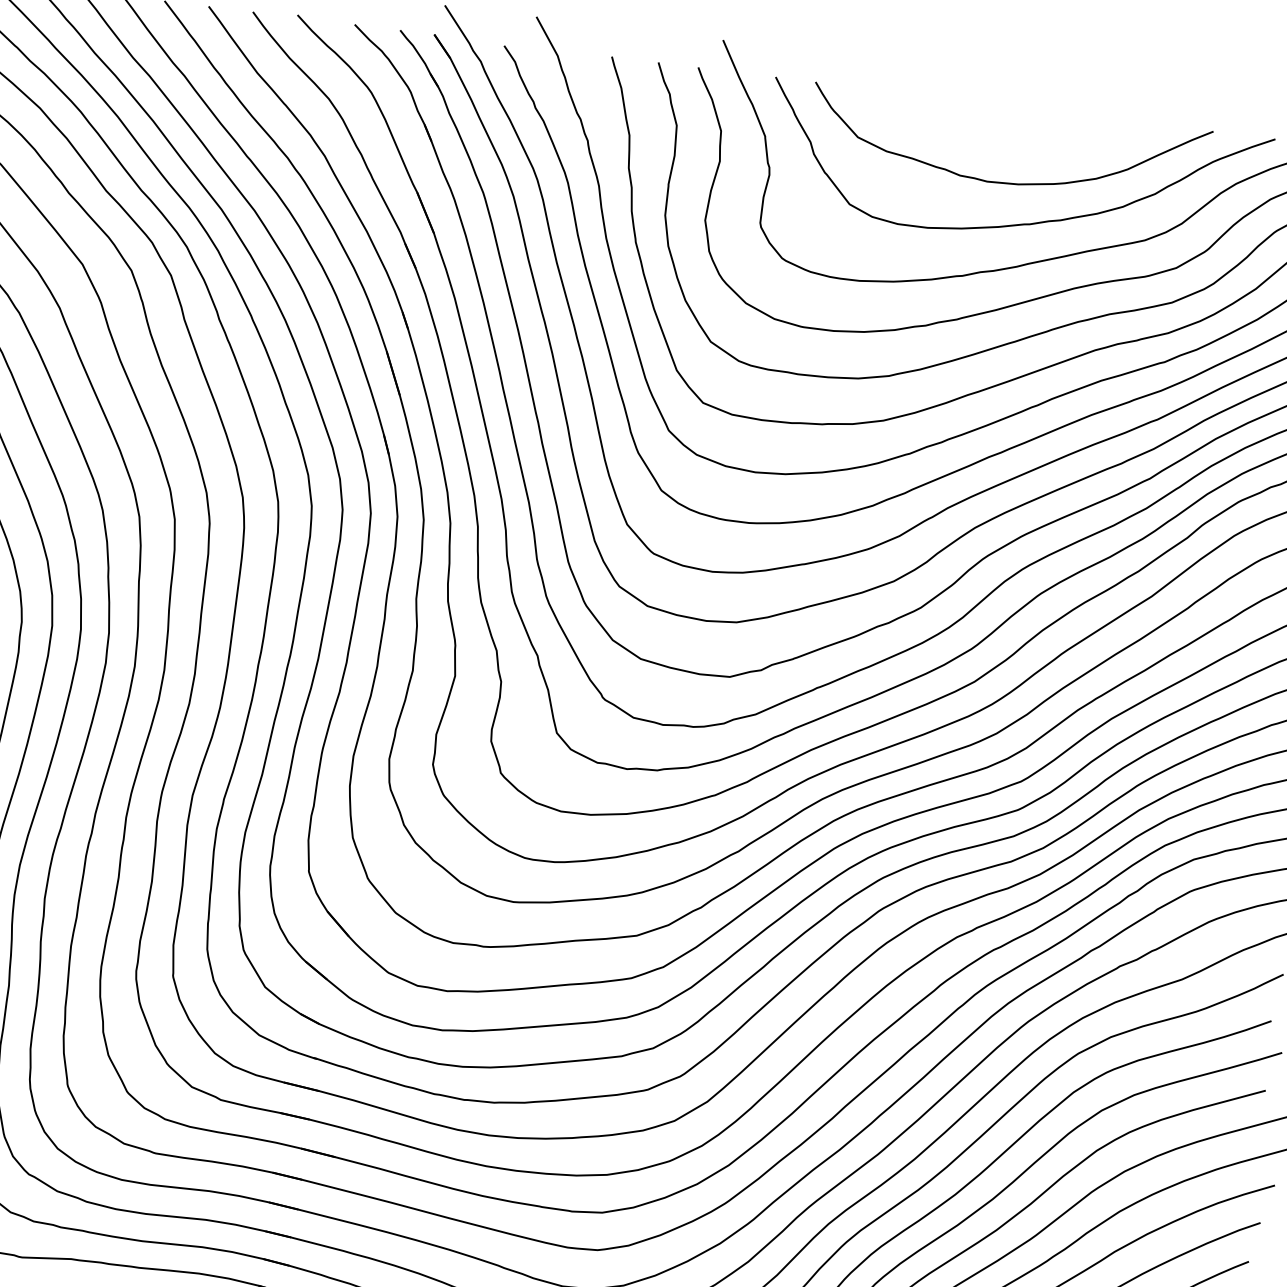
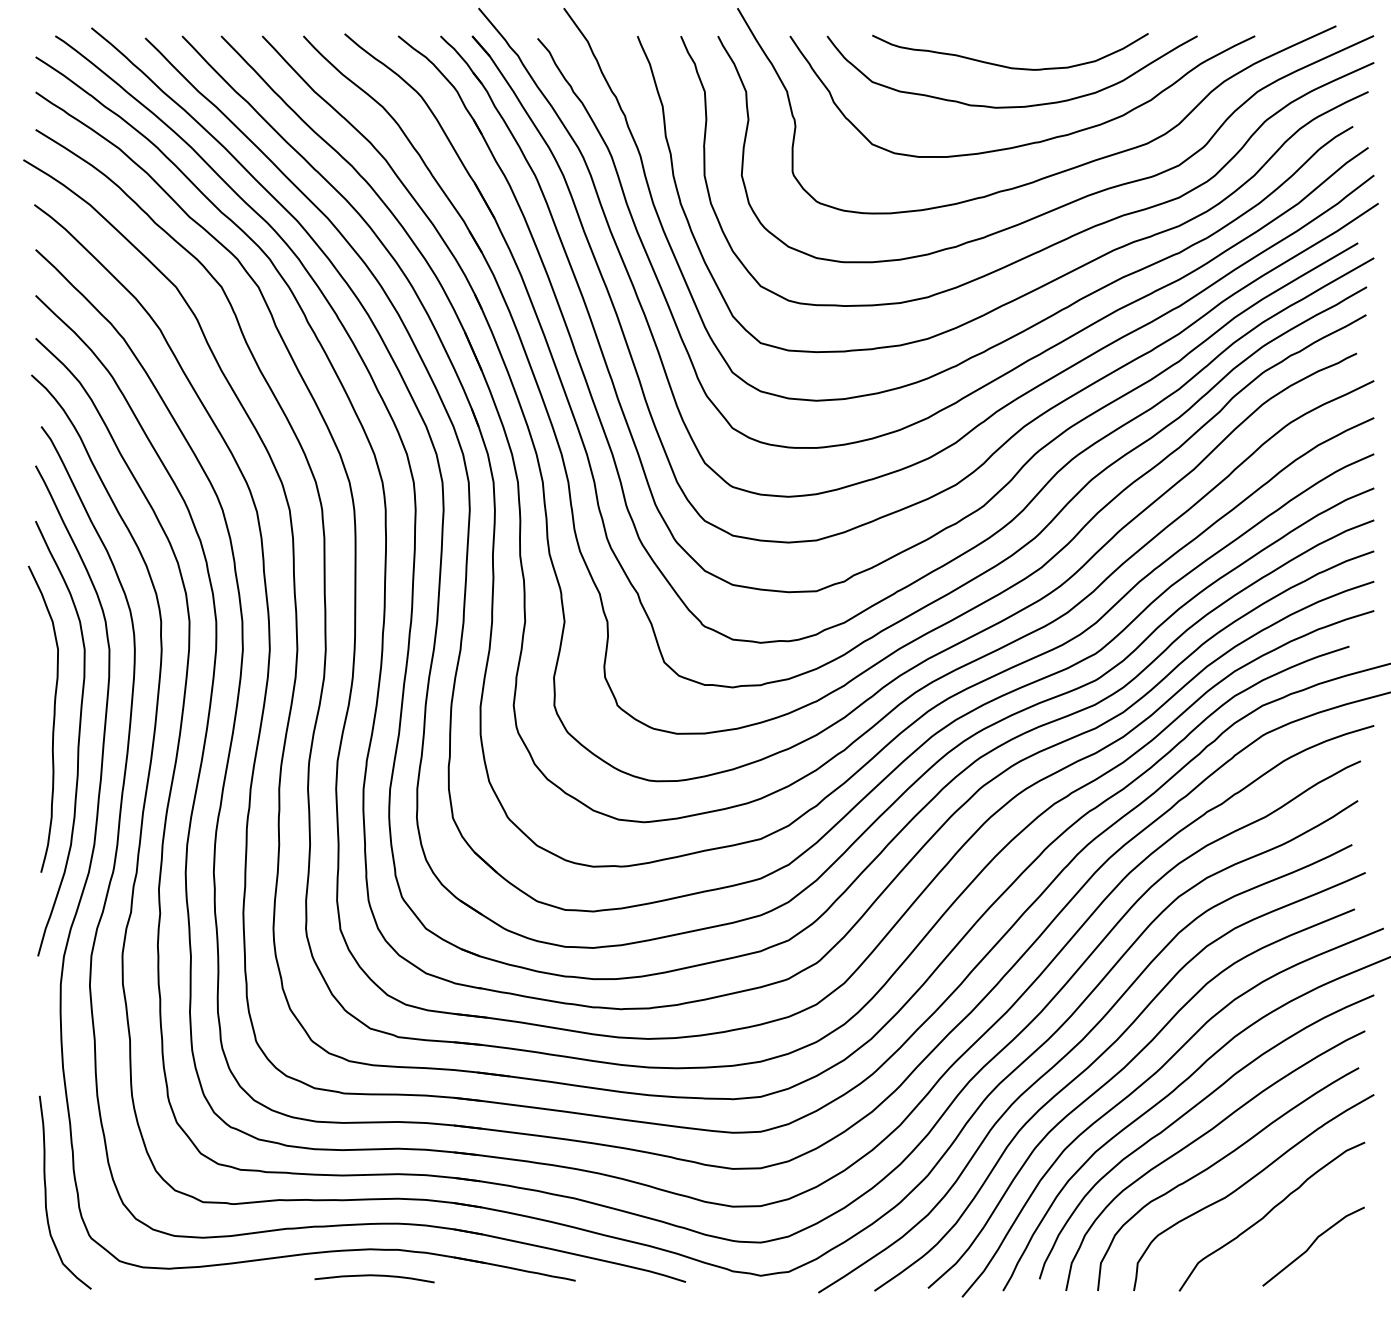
curve: (1007, 139) -> (1009, 66), added

